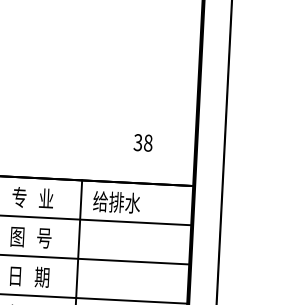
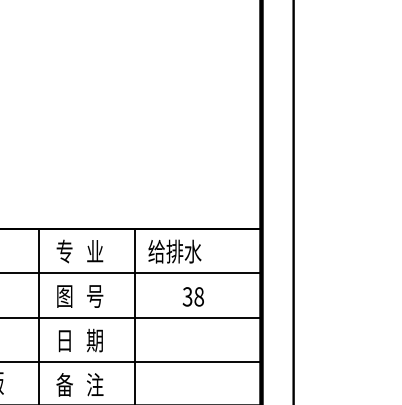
text: (142, 142) -> (192, 296), moved

